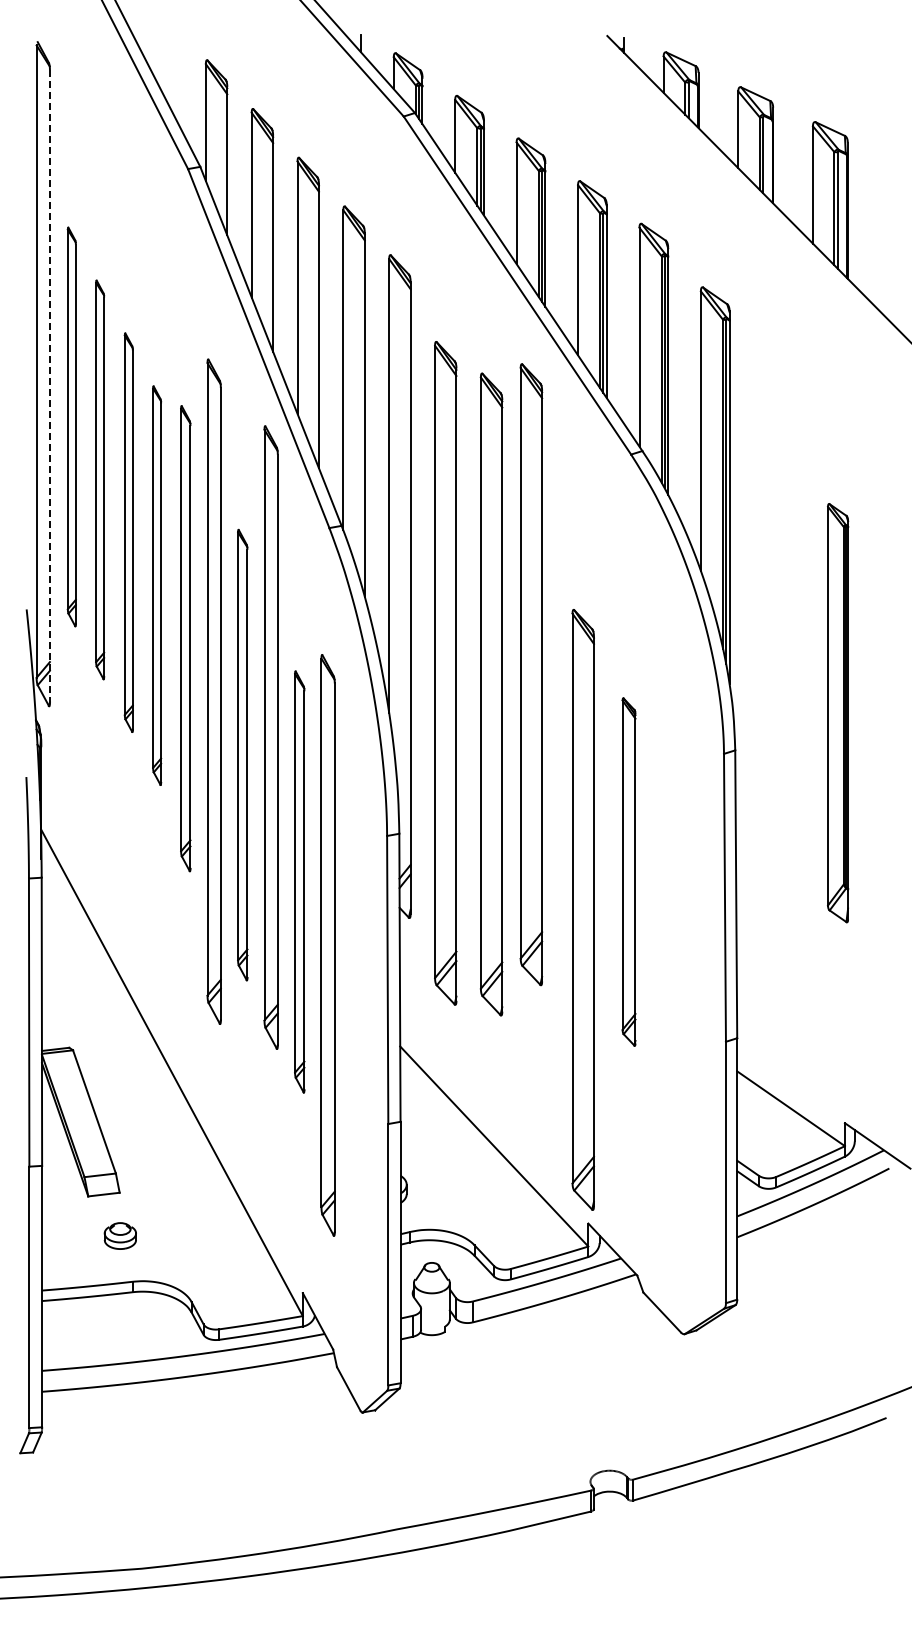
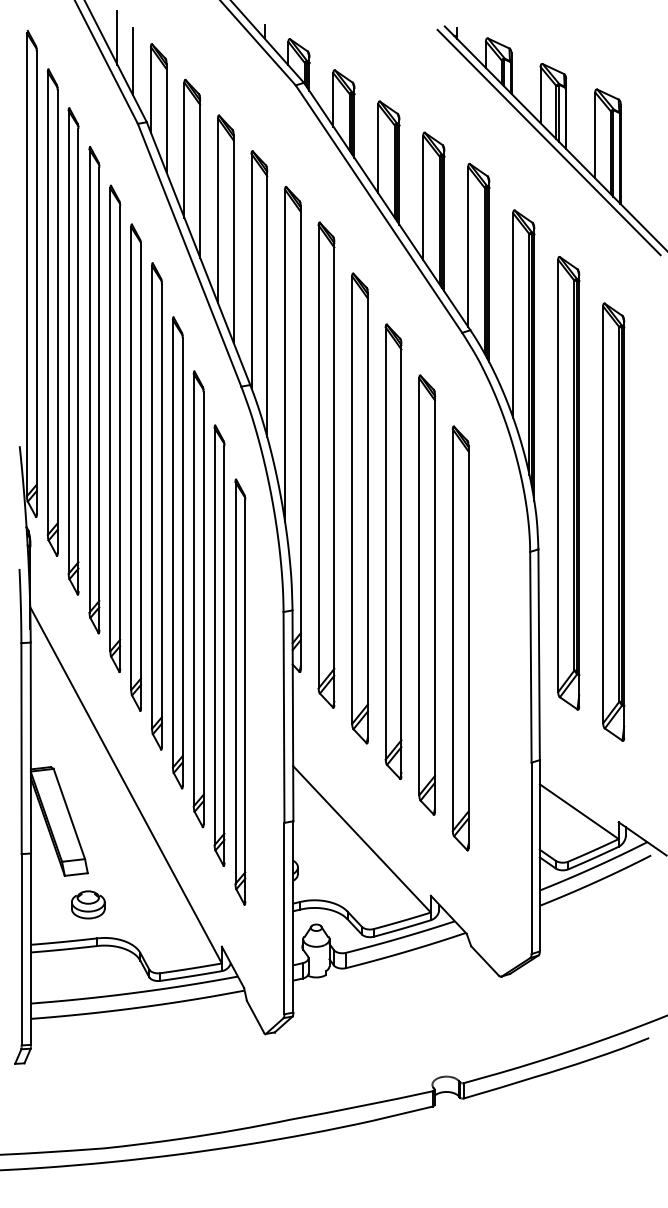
line: (160, 51) -> (117, 37), added
line: (181, 83) -> (133, 61), added
line: (749, 194) -> (548, 142), added
line: (49, 386) -> (36, 283), dashed -> solid
part: (71, 426) -> (52, 312), size x1.67
part: (99, 479) -> (73, 351), size x1.67
part: (128, 532) -> (94, 389), size x1.67
part: (156, 585) -> (114, 428), size x1.67
part: (185, 638) -> (135, 467), size x1.43
part: (776, 660) -> (568, 483), added
part: (445, 673) -> (326, 465), moved
part: (531, 674) -> (393, 551), moved
part: (837, 712) -> (613, 521), size x1.43
part: (270, 737) -> (198, 599), moved
part: (242, 754) -> (177, 552), size x1.43
part: (628, 871) -> (460, 638), size x1.67
part: (299, 881) -> (219, 645), size x1.43
part: (582, 909) -> (426, 594), moved
part: (120, 1235) -> (88, 904), size x1.43

